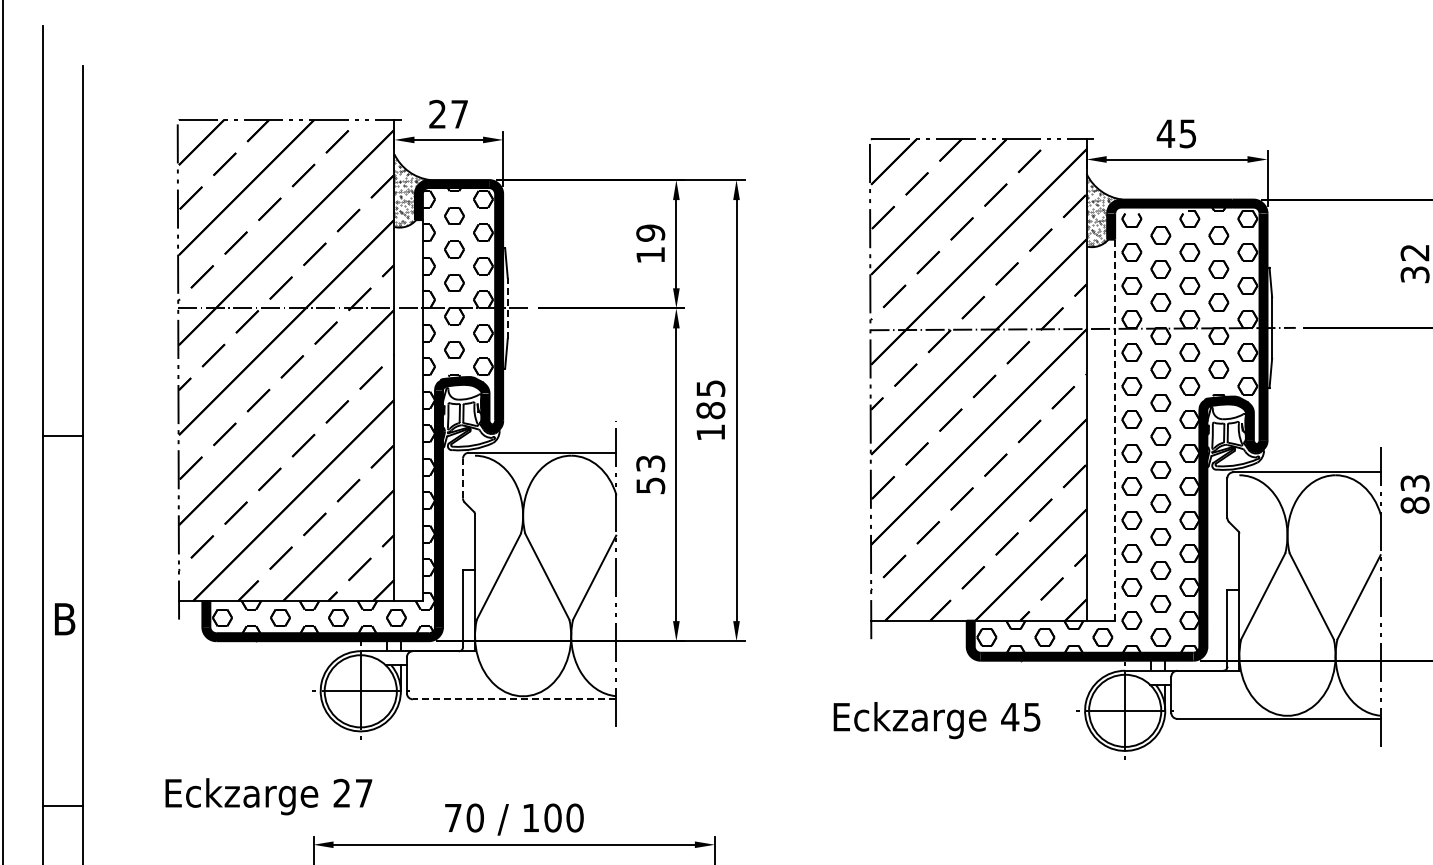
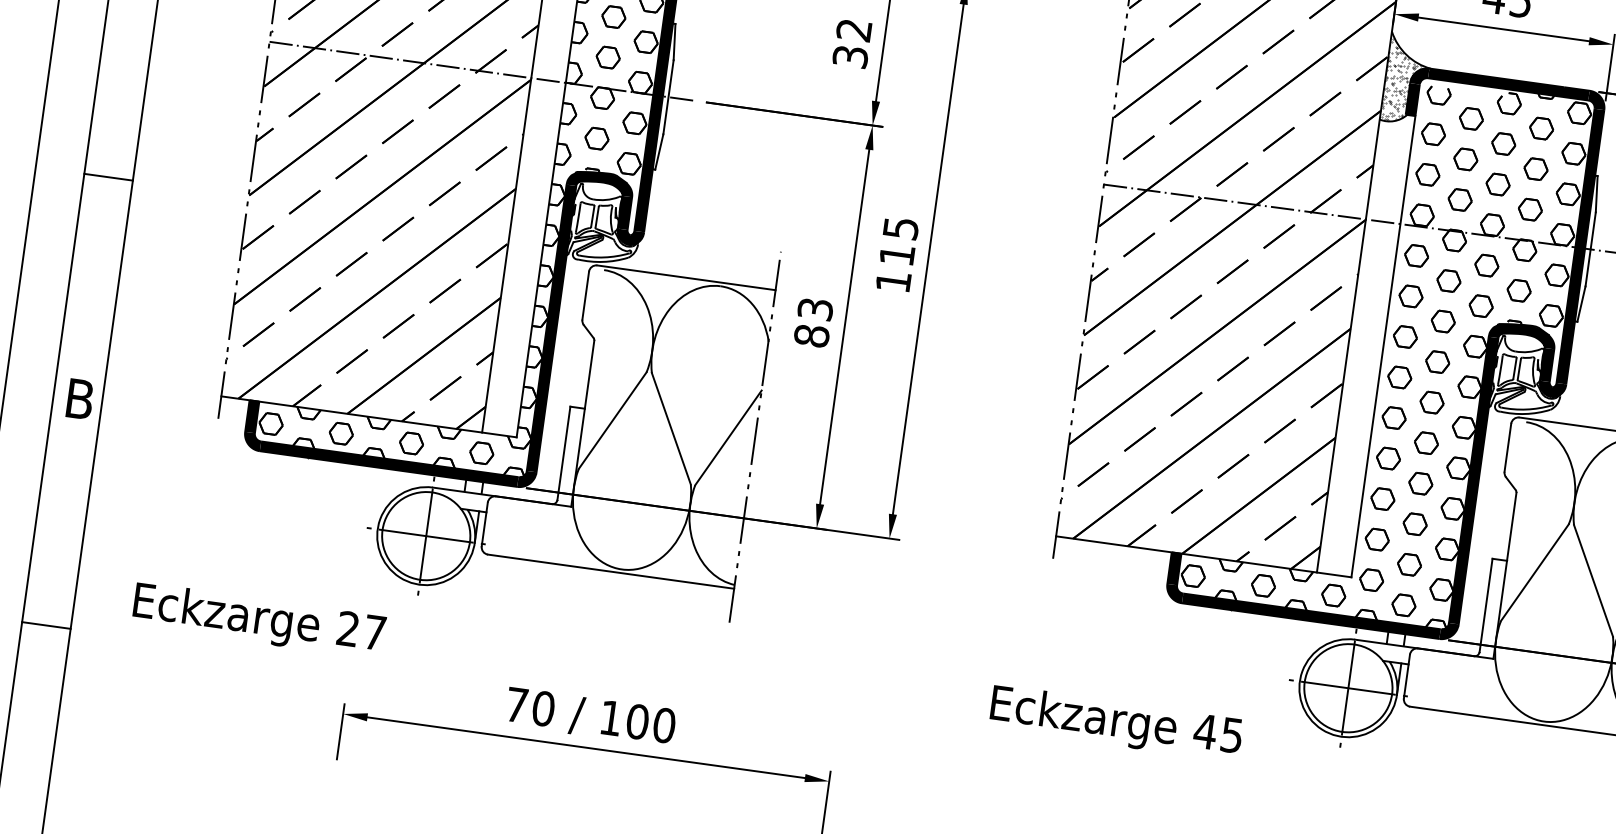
text: (650, 243) -> (852, 42), 19 -> 32
line: (507, 308) -> (668, 97), dashed -> solid
text: (710, 410) -> (896, 254), 185 -> 115
line: (1115, 430) -> (1383, 347), dashed -> solid
line: (462, 478) -> (585, 295), dashed -> solid
text: (650, 485) -> (811, 335), 53 -> 83
line: (514, 699) -> (610, 571), dashed -> solid
text: (936, 720) -> (1115, 723), moved
text: (268, 796) -> (258, 620), moved

